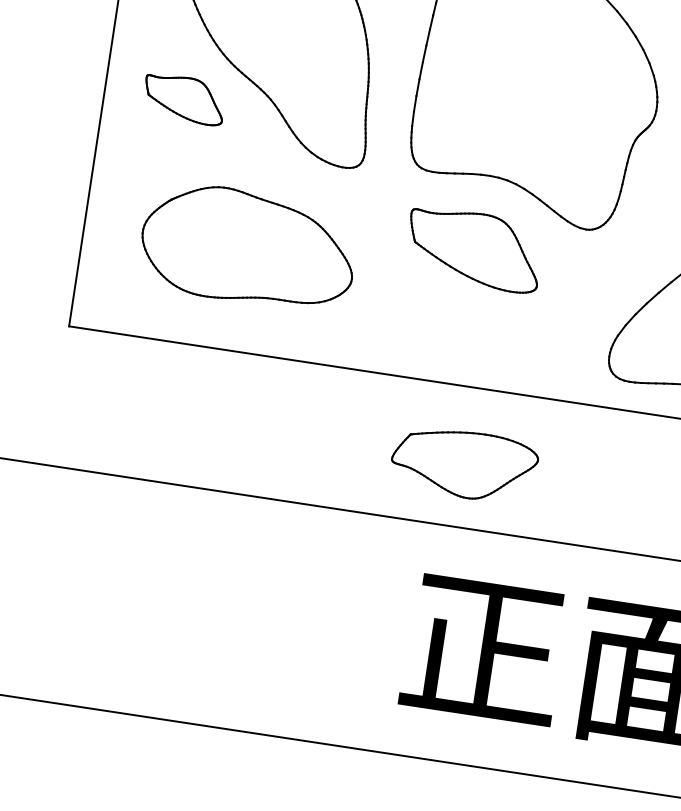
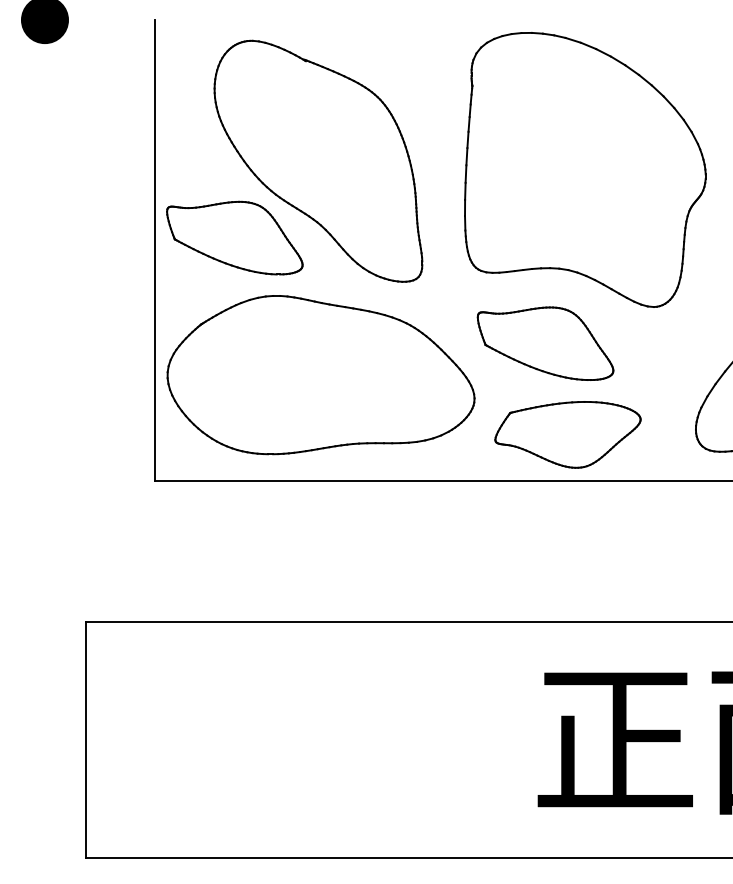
part: (183, 98) -> (234, 237), size x1.67
part: (248, 247) -> (320, 375), size x1.43
part: (463, 464) -> (567, 434), moved

